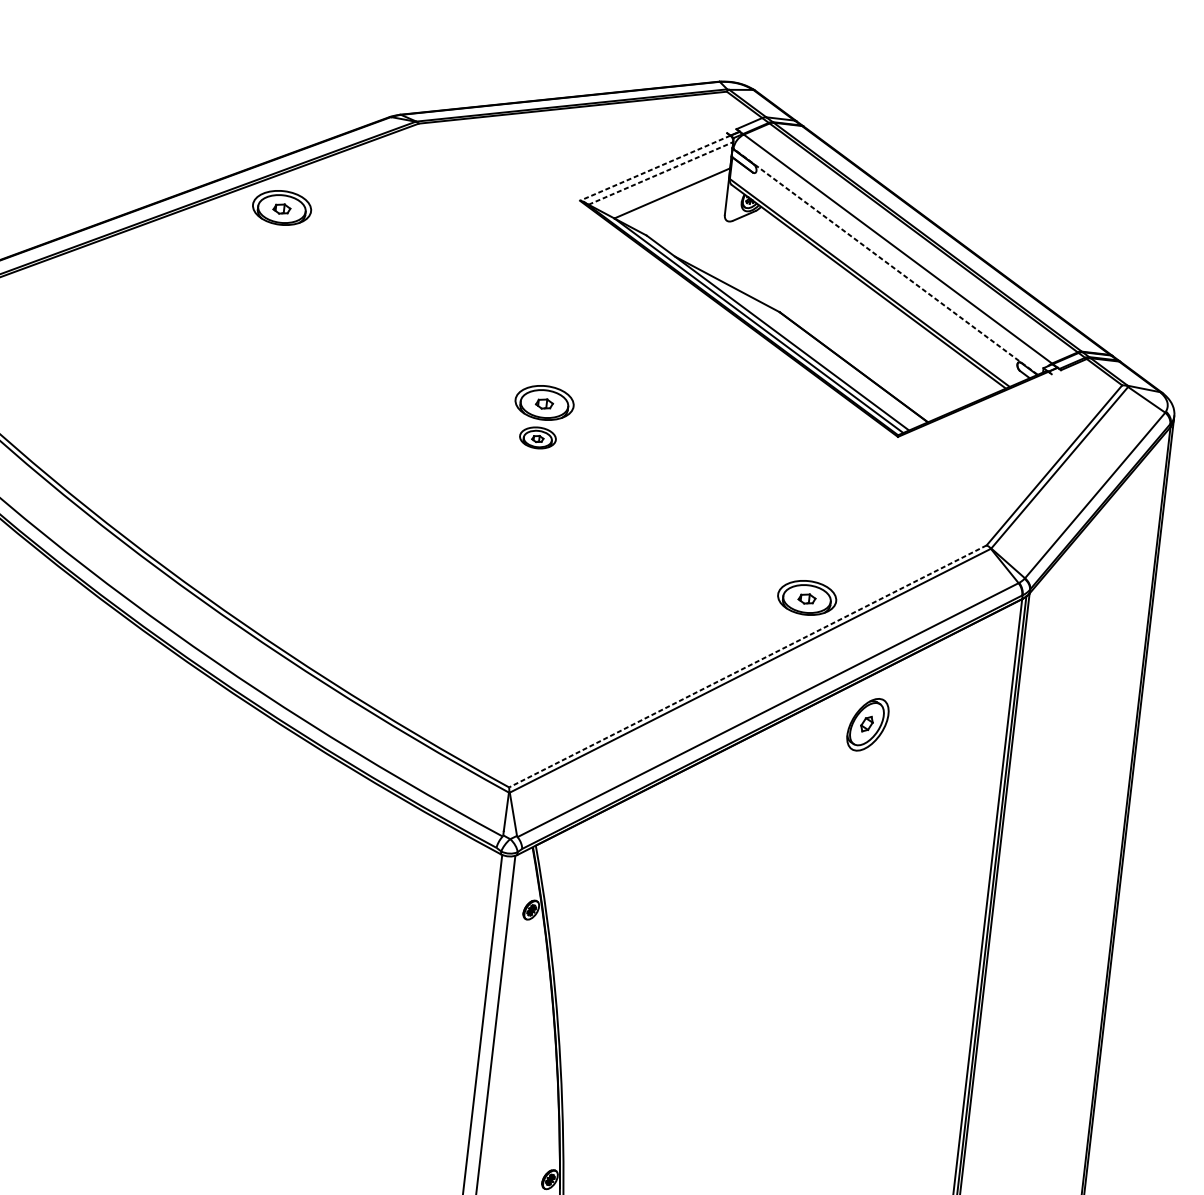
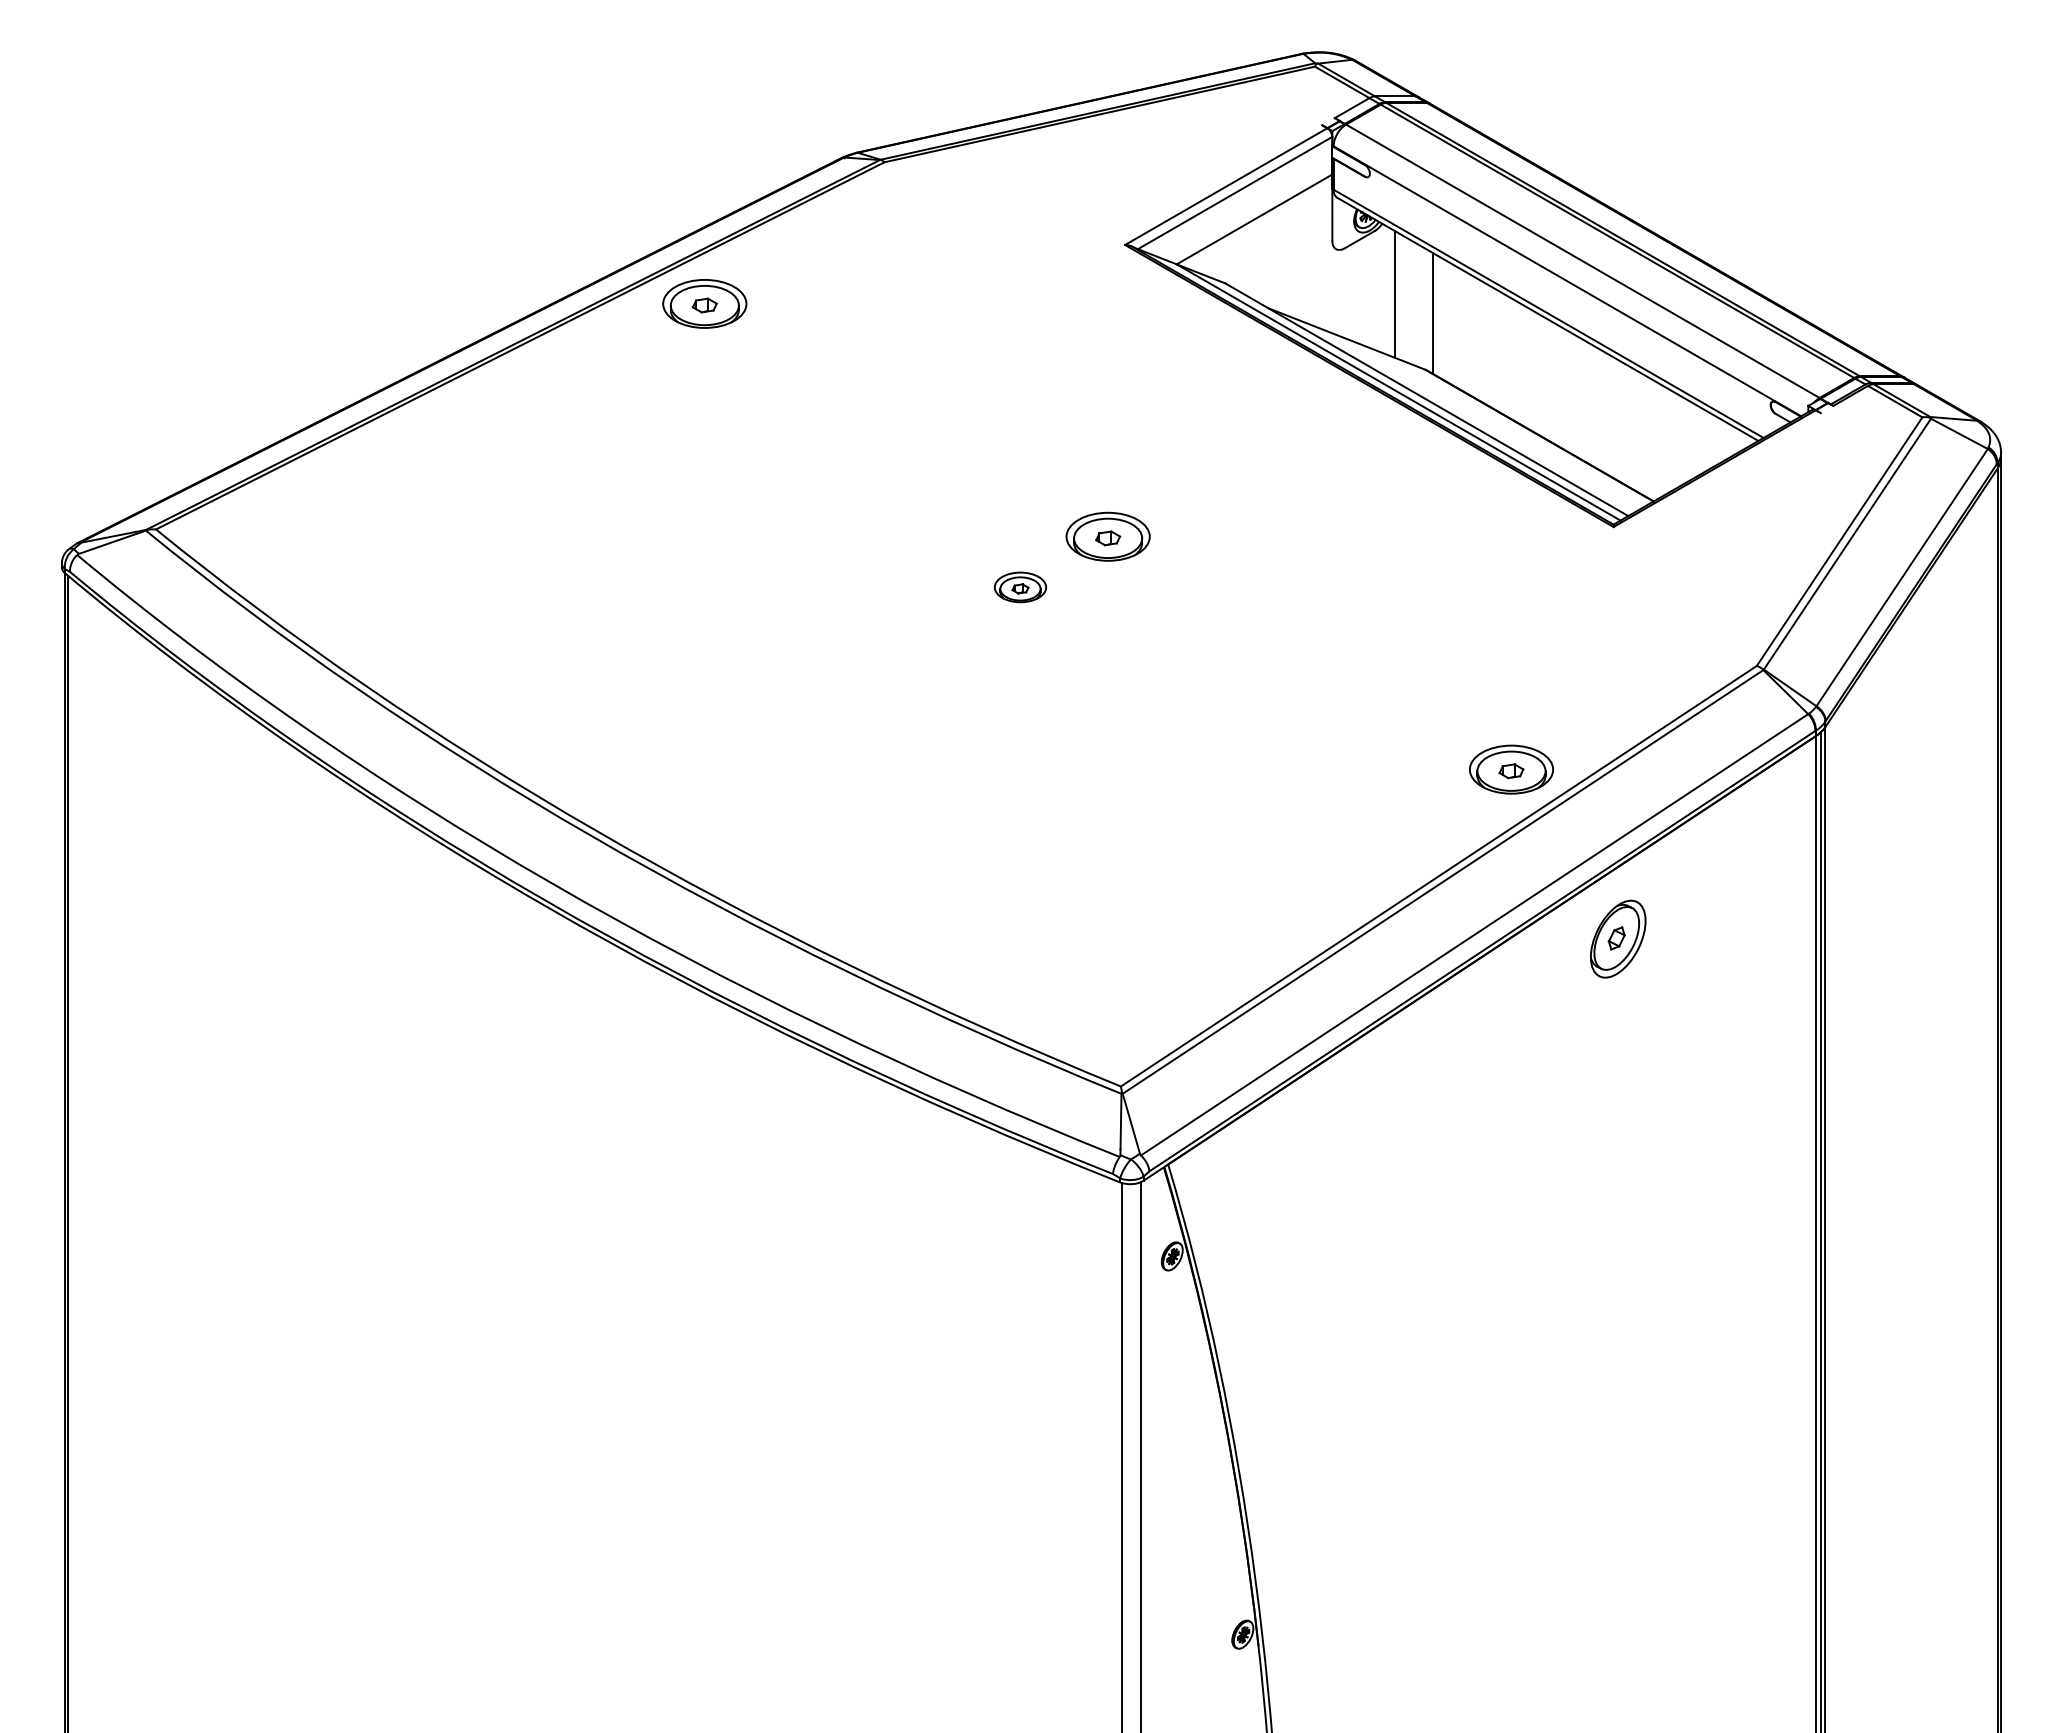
line: (655, 168) -> (1226, 186), dashed -> solid
line: (661, 173) -> (1235, 192), dashed -> solid
line: (763, 257) -> (1394, 294), added
line: (885, 261) -> (1567, 281), dashed -> solid
line: (788, 272) -> (1432, 312), added
part: (537, 438) -> (1020, 587), moved
line: (747, 666) -> (1438, 876), dashed -> solid

